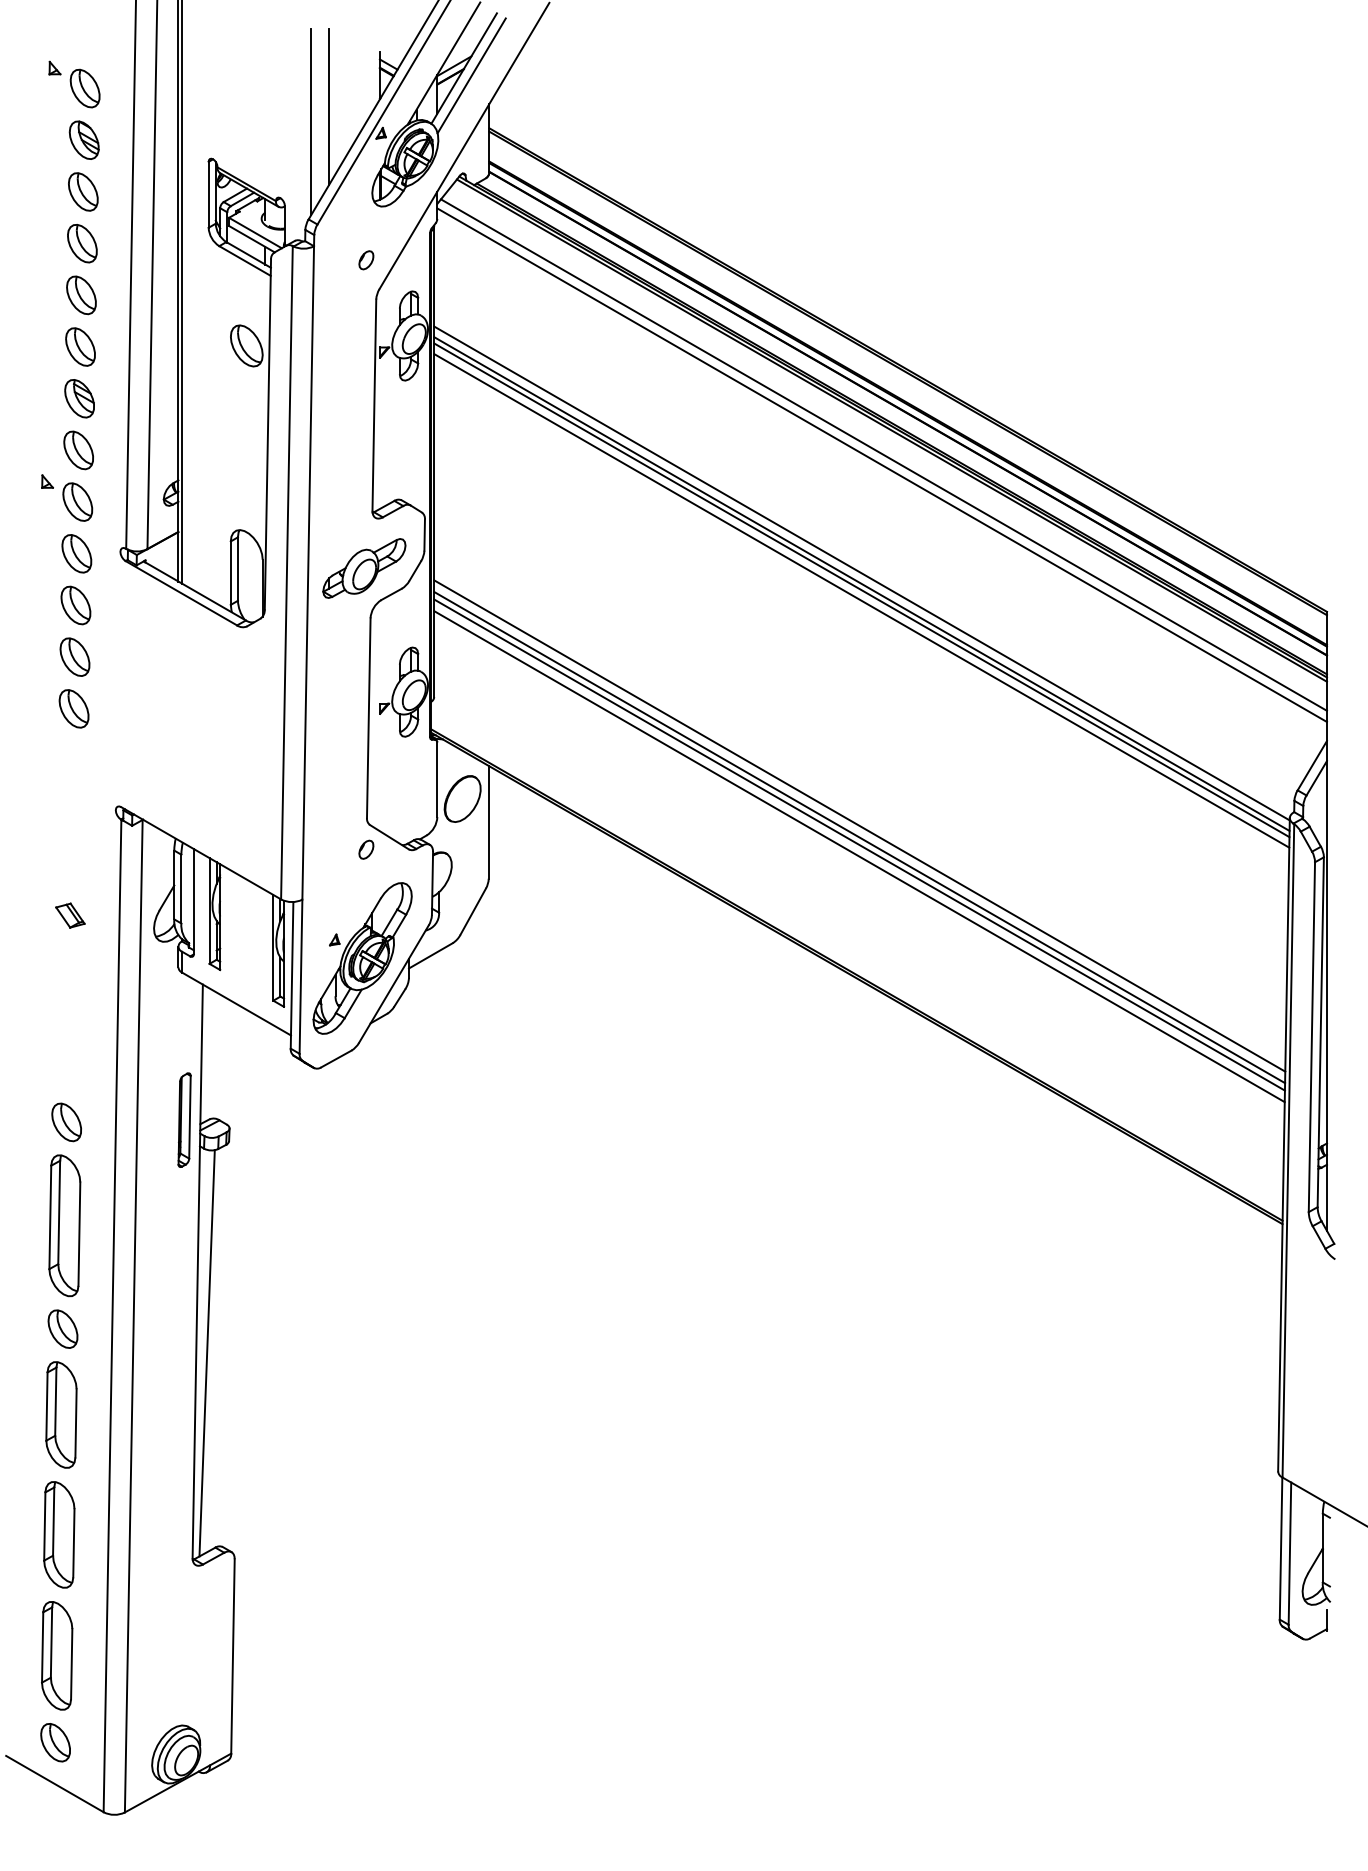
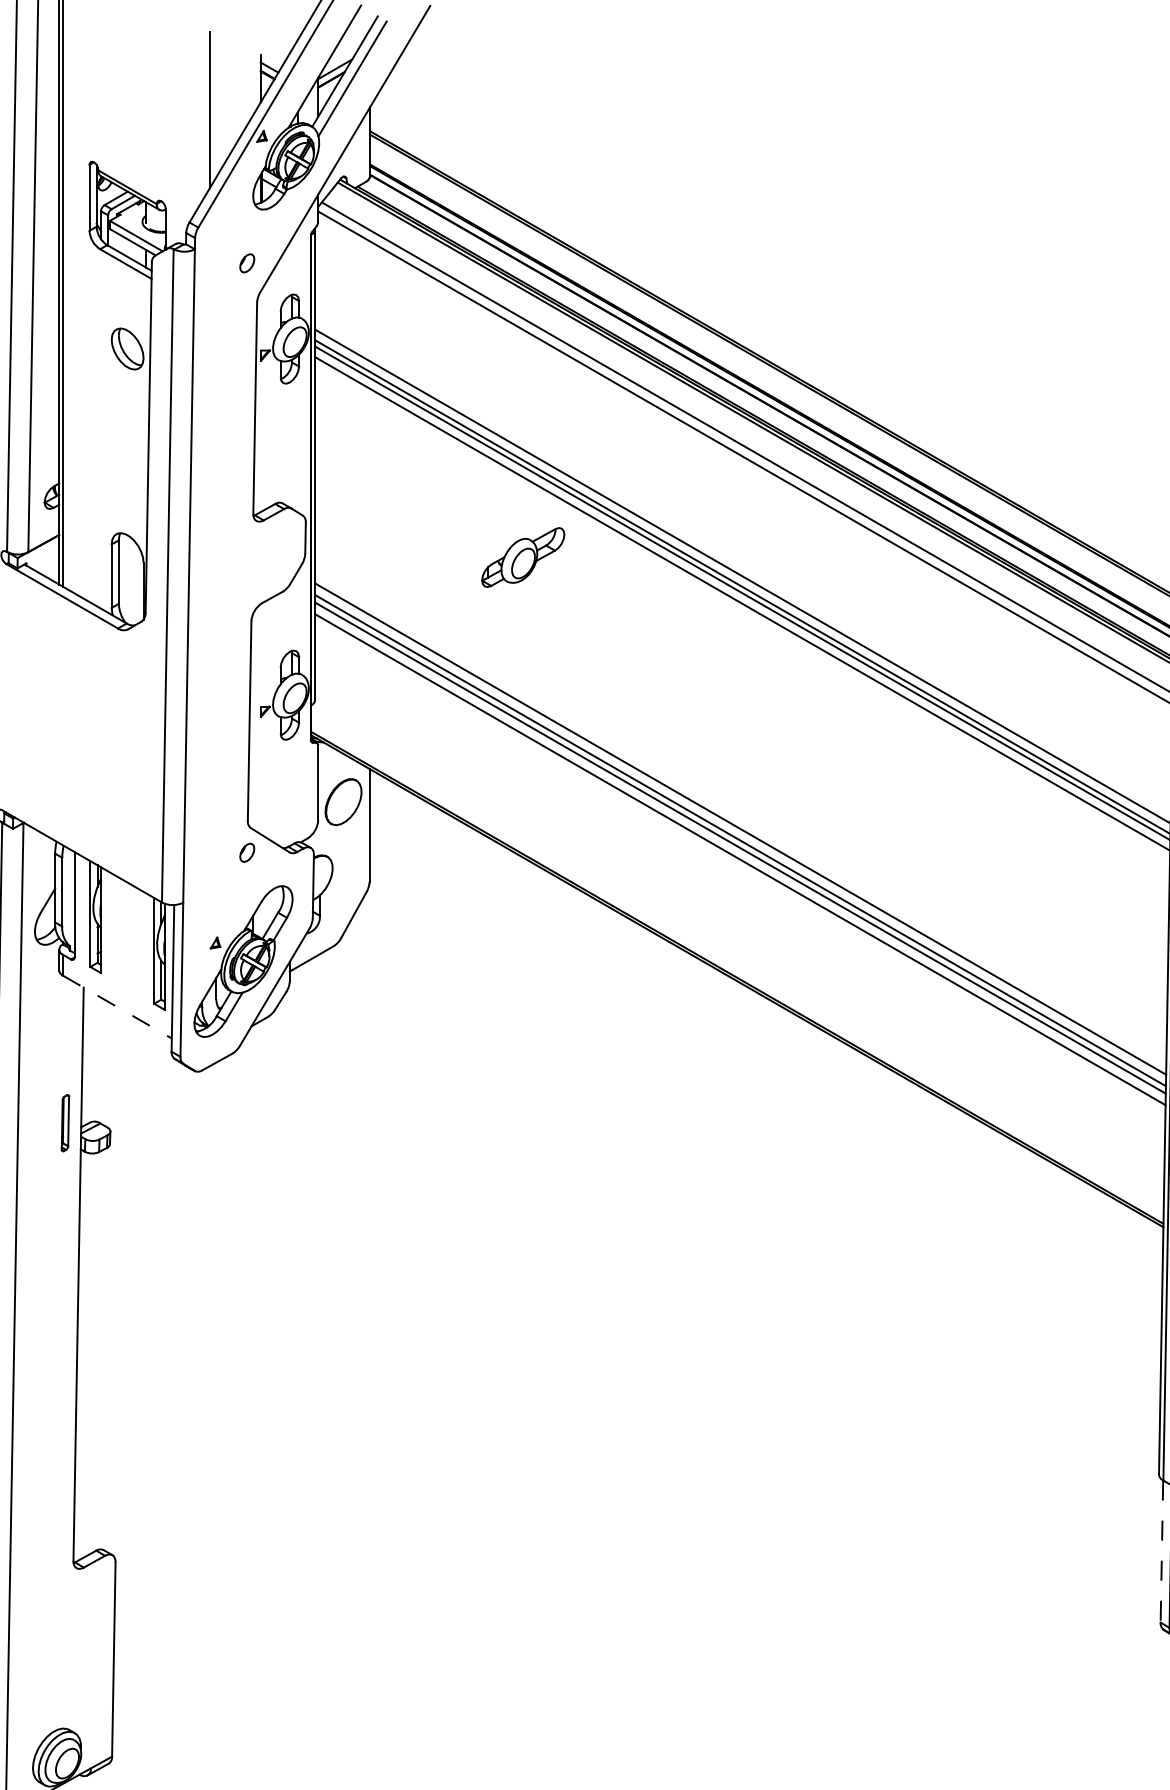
line: (311, 121) -> (192, 124), removed
part: (364, 568) -> (523, 557), moved
line: (236, 1004) -> (117, 1007), solid -> dashed
part: (184, 1119) -> (65, 1122), size x0.6
line: (206, 1353) -> (87, 1356), removed
line: (1281, 1549) -> (1162, 1552), solid -> dashed

